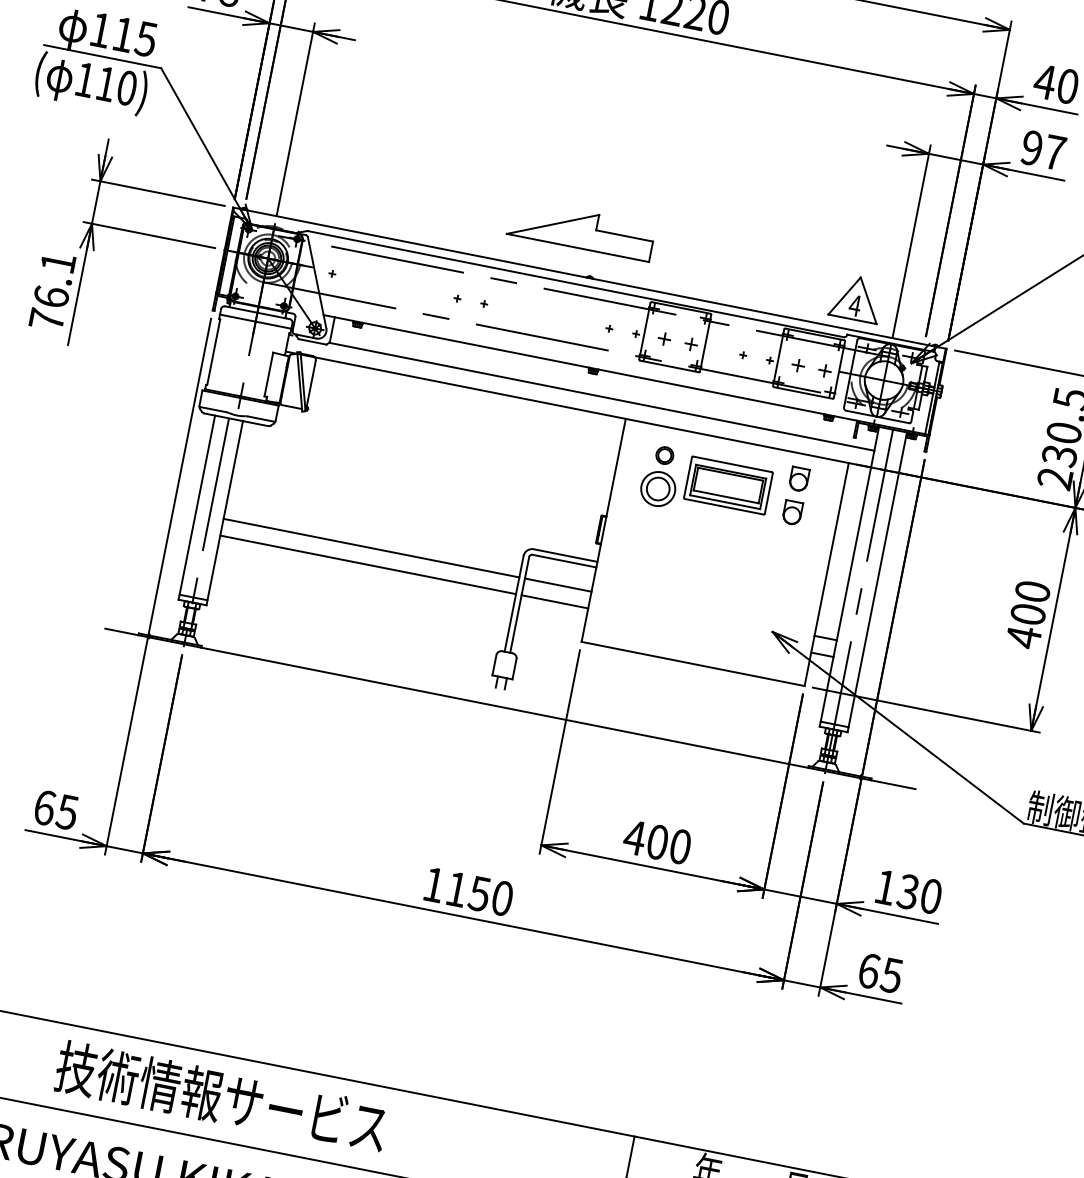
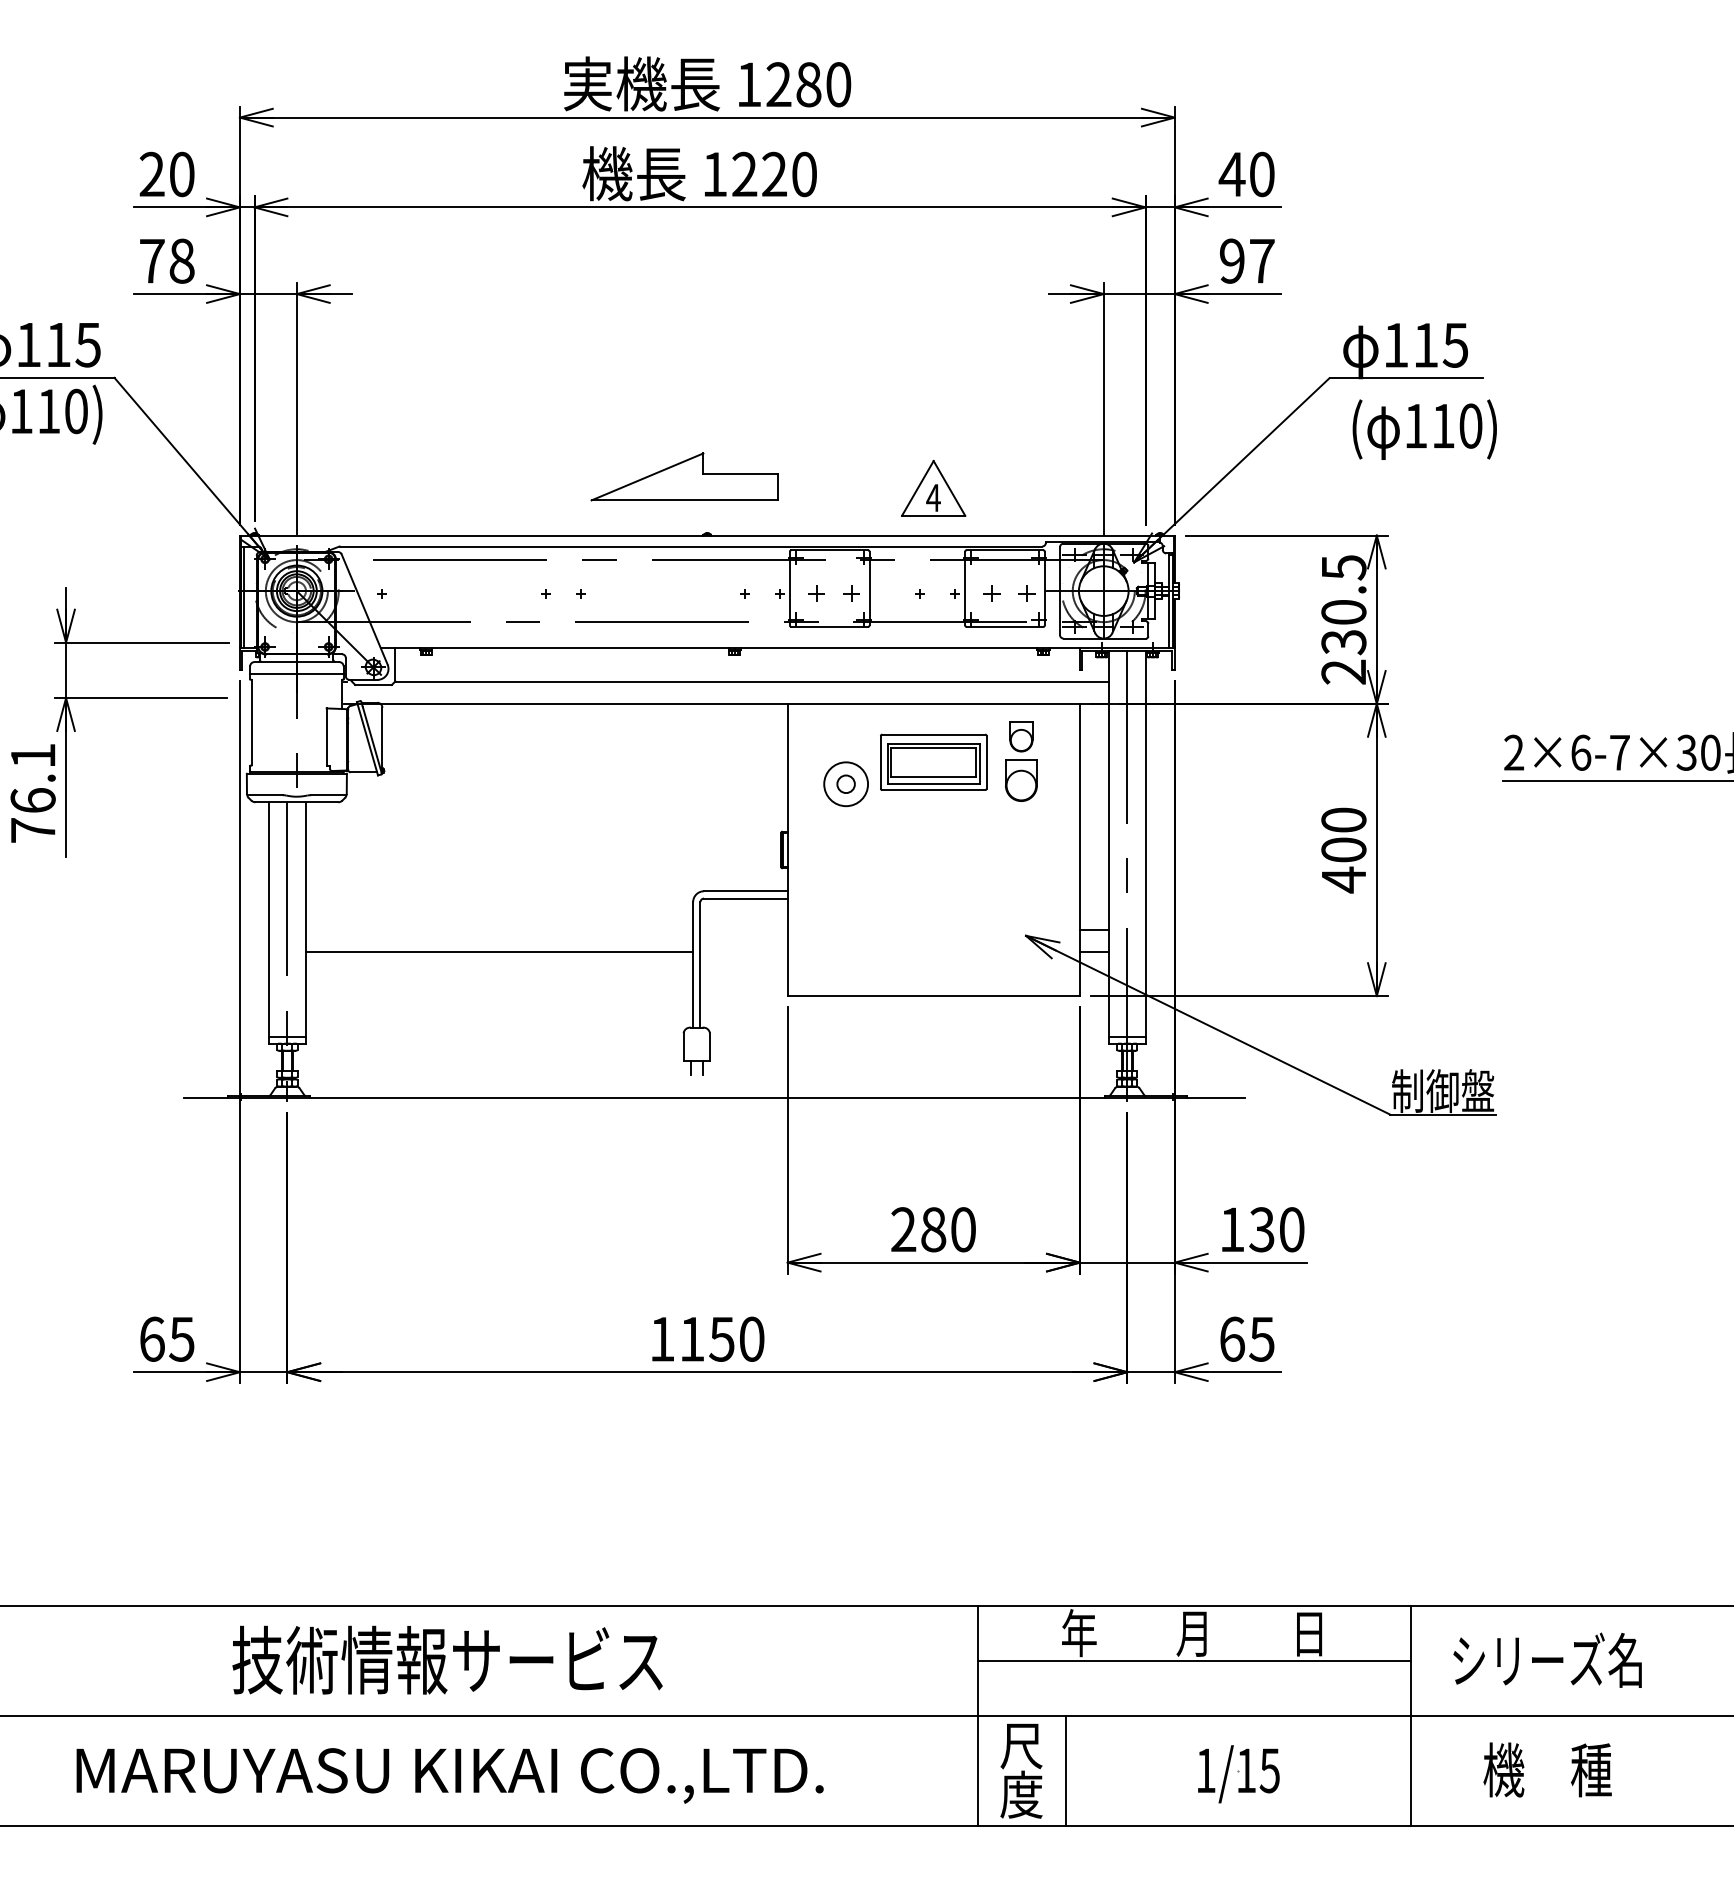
part: (132, 232) -> (119, 698), moved
part: (856, 297) -> (933, 487), moved
part: (664, 455) -> (845, 740), removed
circle: (657, 488) -> (845, 783), size x0.6
part: (792, 512) -> (1021, 780), size x1.4
line: (371, 548) -> (499, 930), removed
line: (557, 585) -> (743, 930), removed
line: (554, 601) -> (743, 952), removed
text: (646, 839) -> (918, 1229), 400 -> 280

